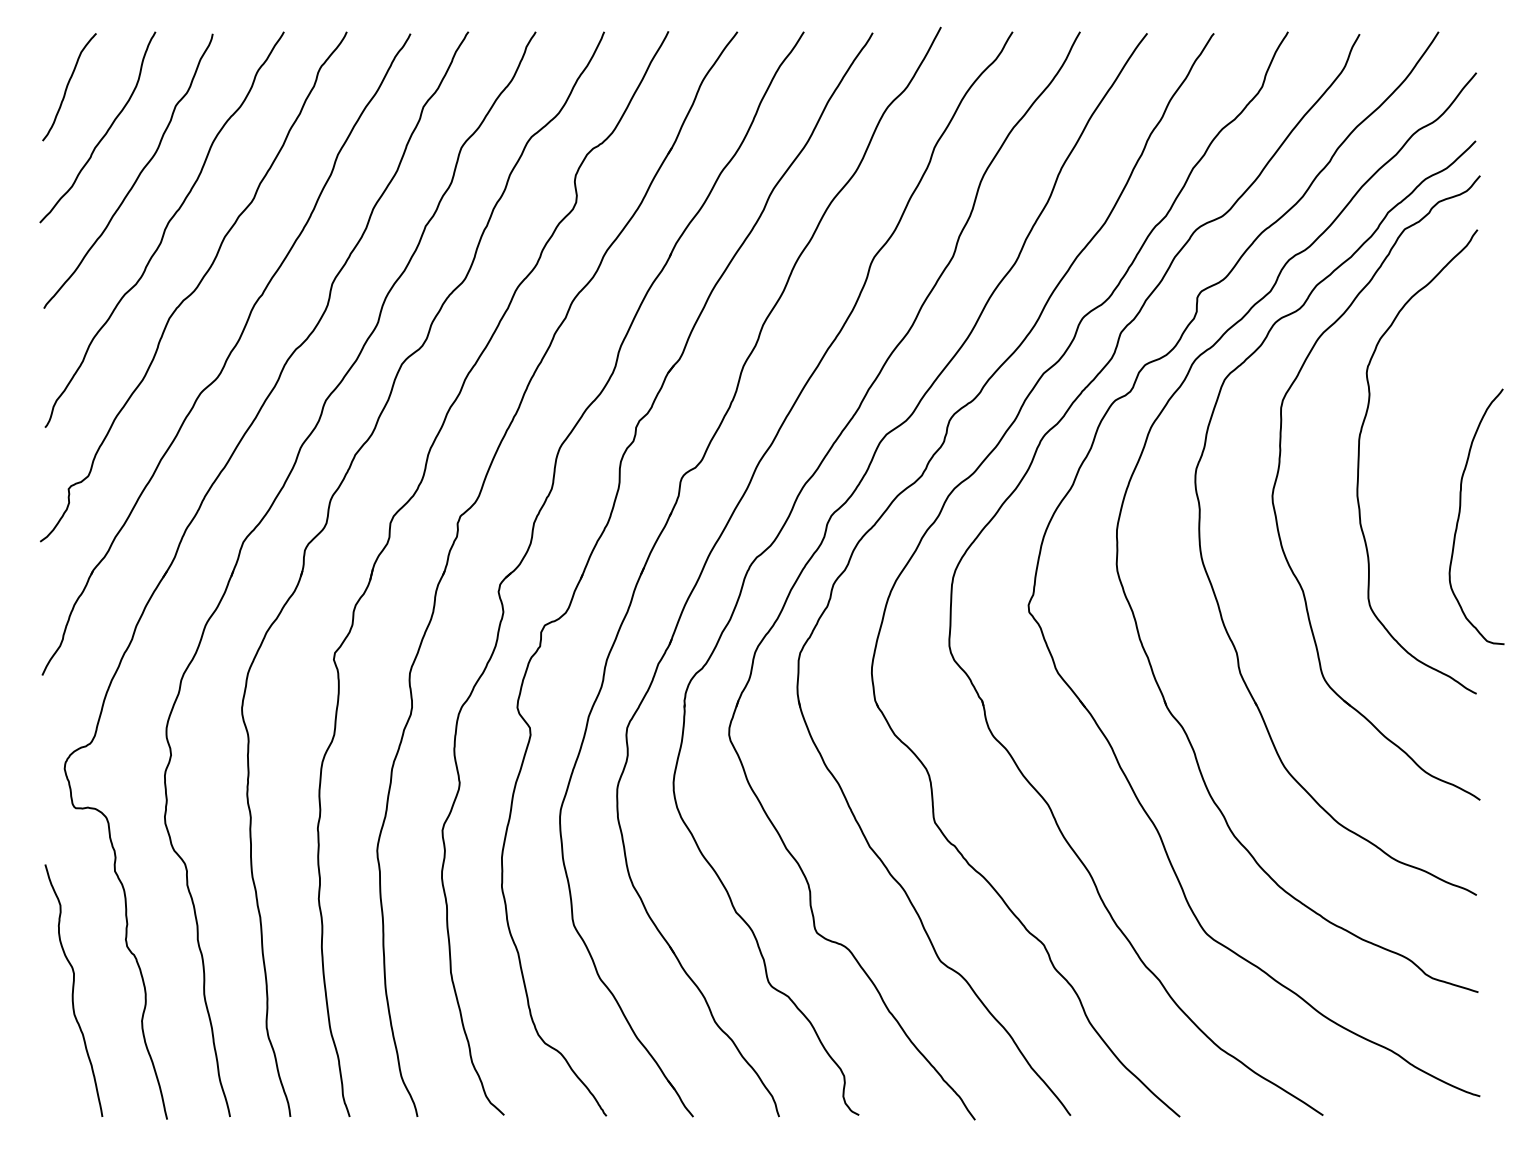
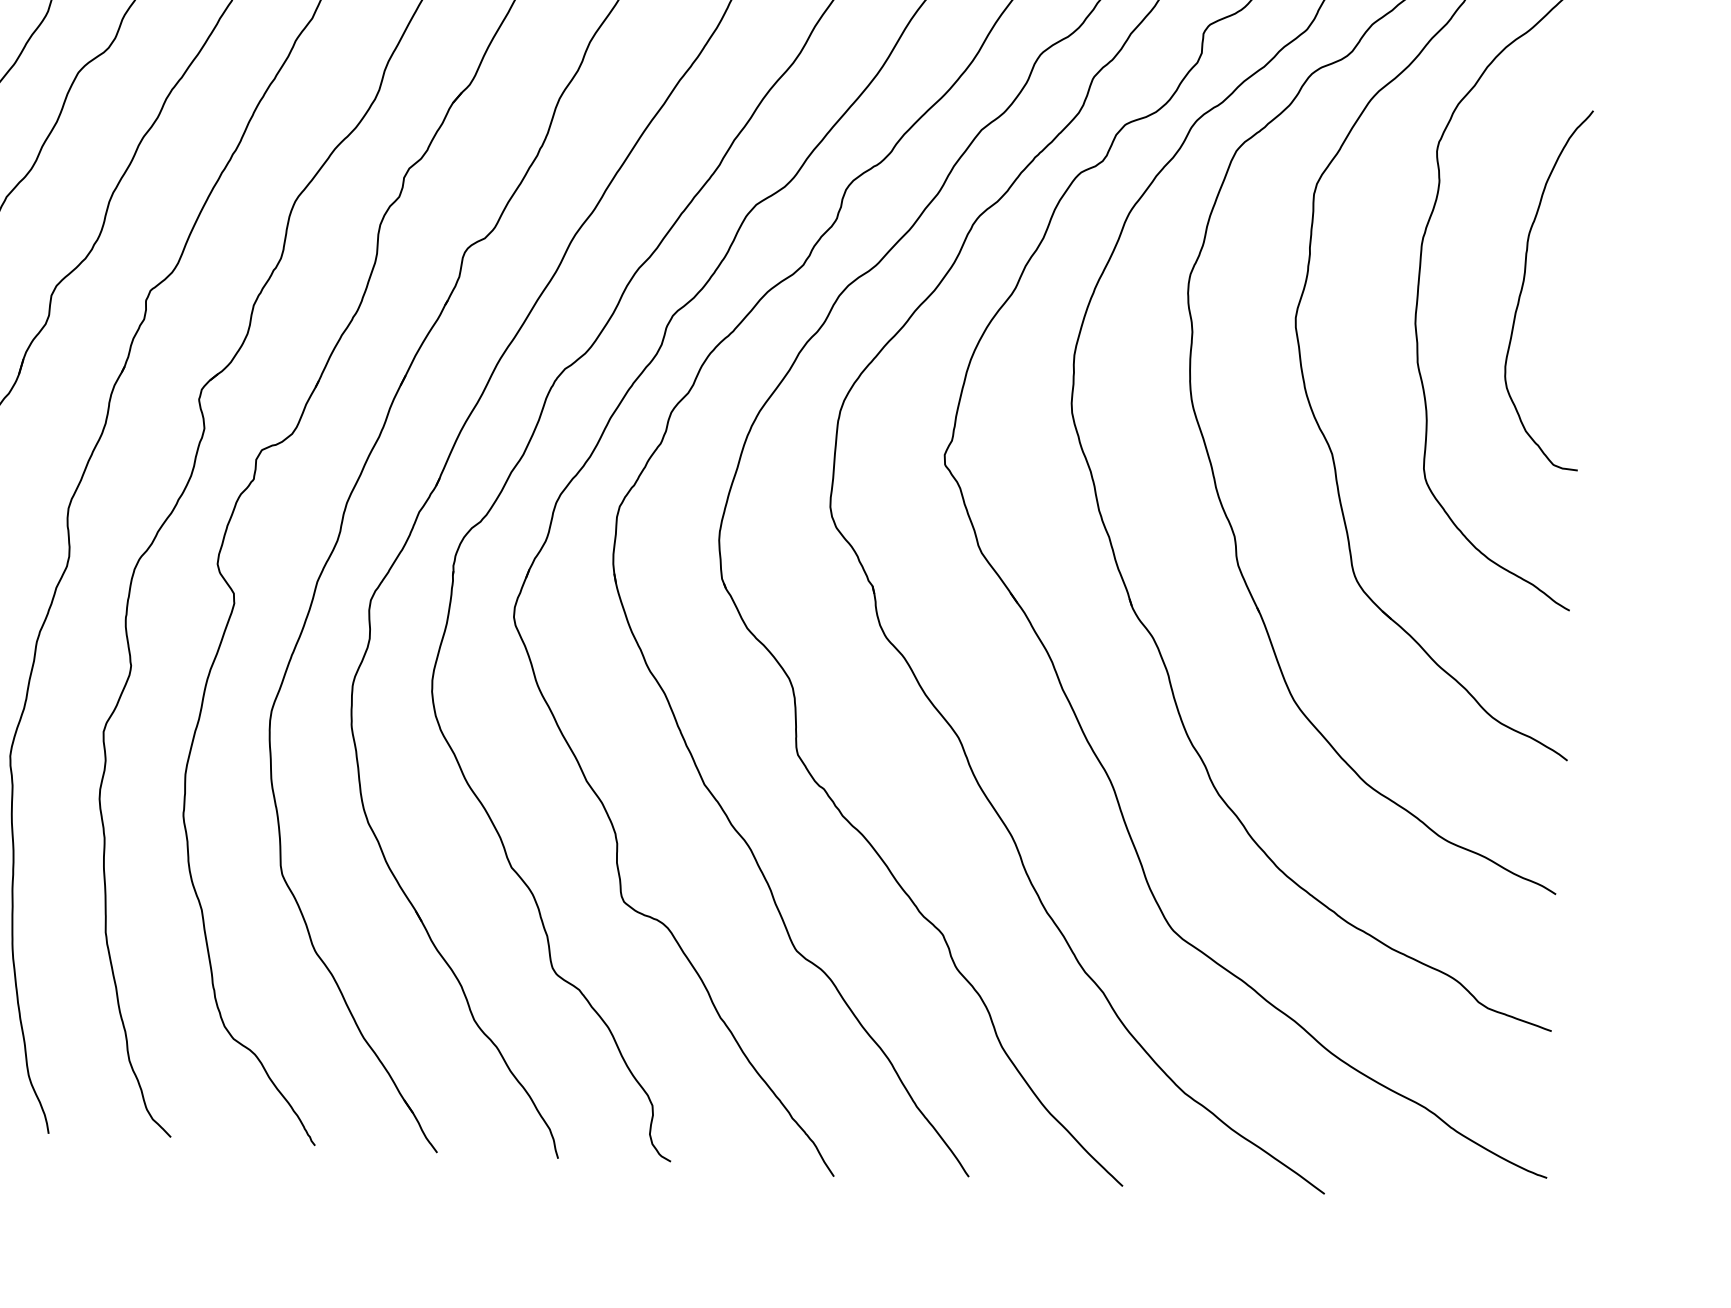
curve: (1460, 514) -> (1524, 284), moved

